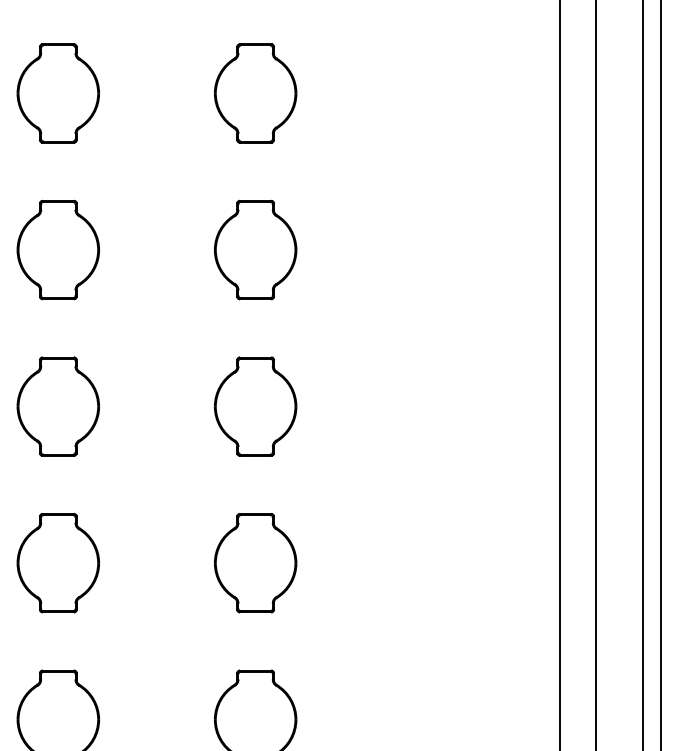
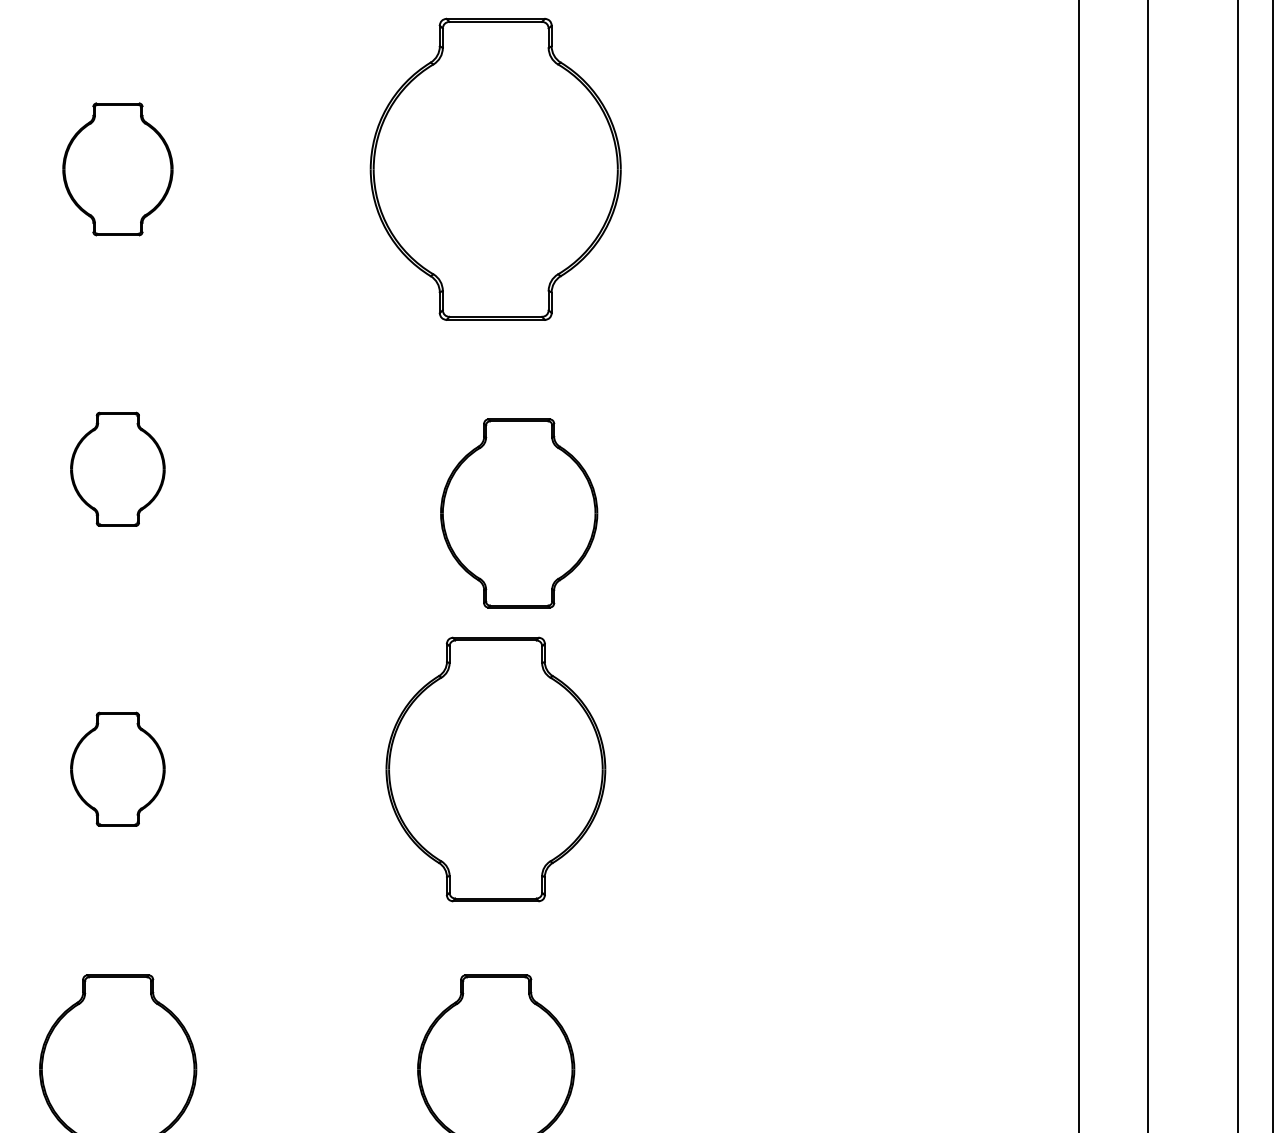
part: (57, 93) -> (116, 169), size x0.7
part: (255, 93) -> (495, 169), size x1.6
part: (57, 249) -> (116, 468), size x0.6
part: (255, 249) -> (518, 512), moved
part: (57, 406) -> (116, 769), size x0.6
part: (255, 406) -> (495, 769), size x1.4

